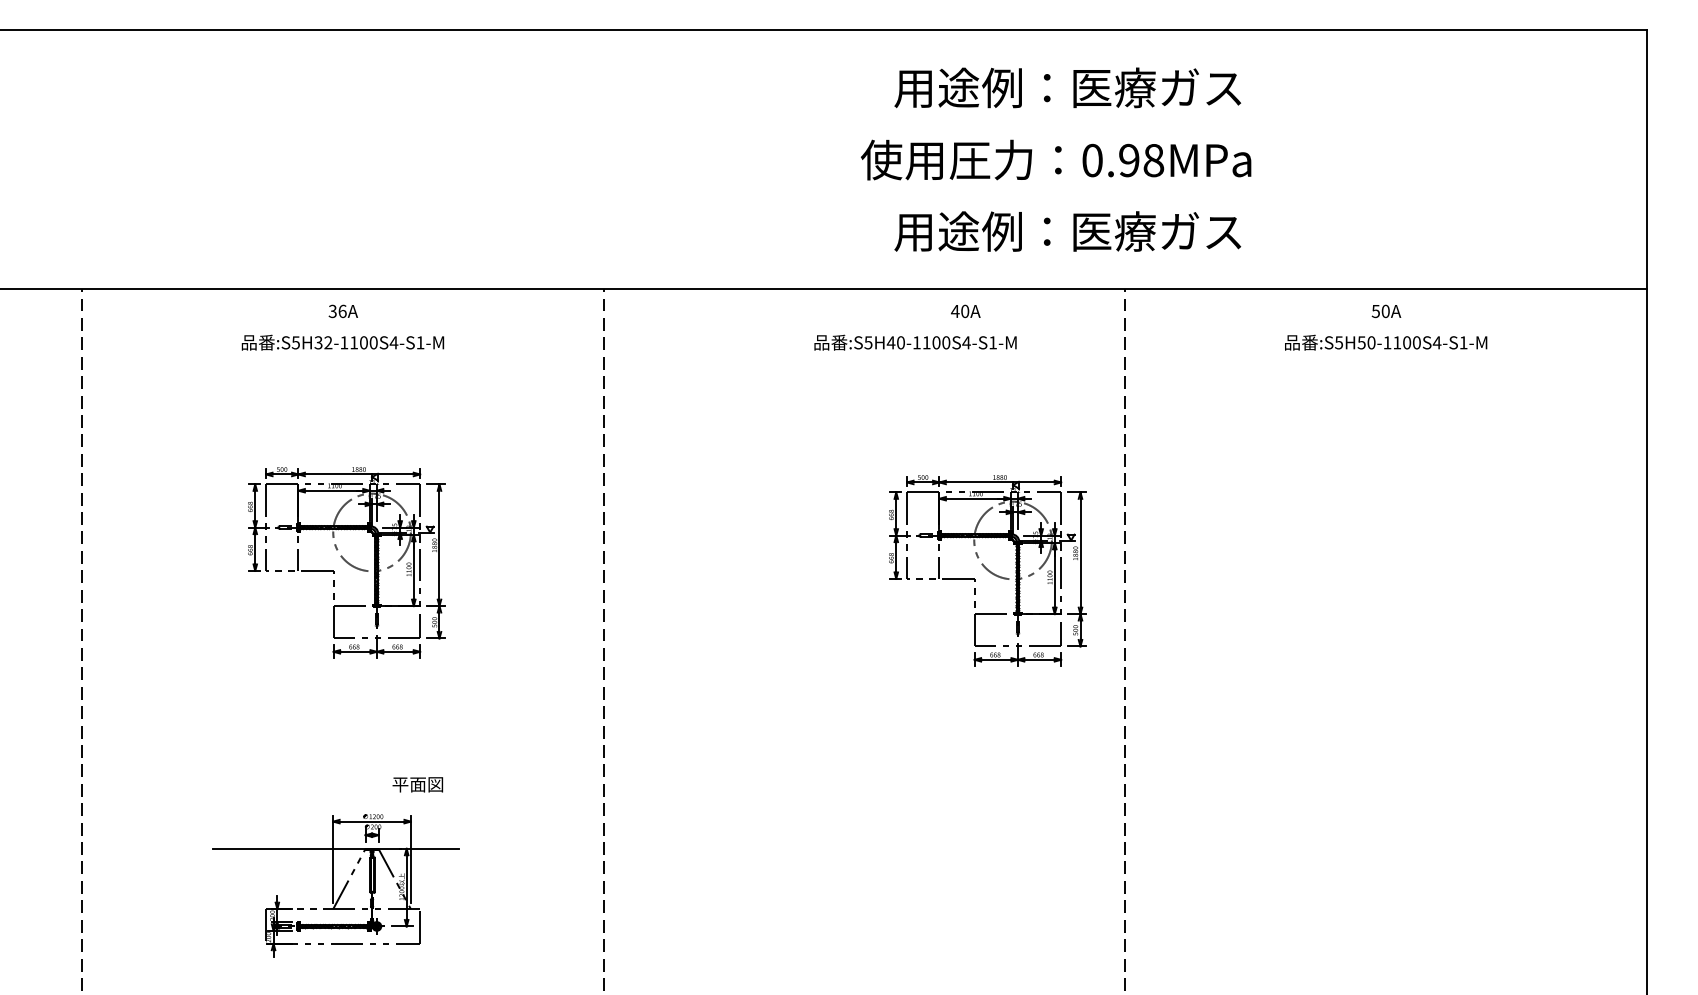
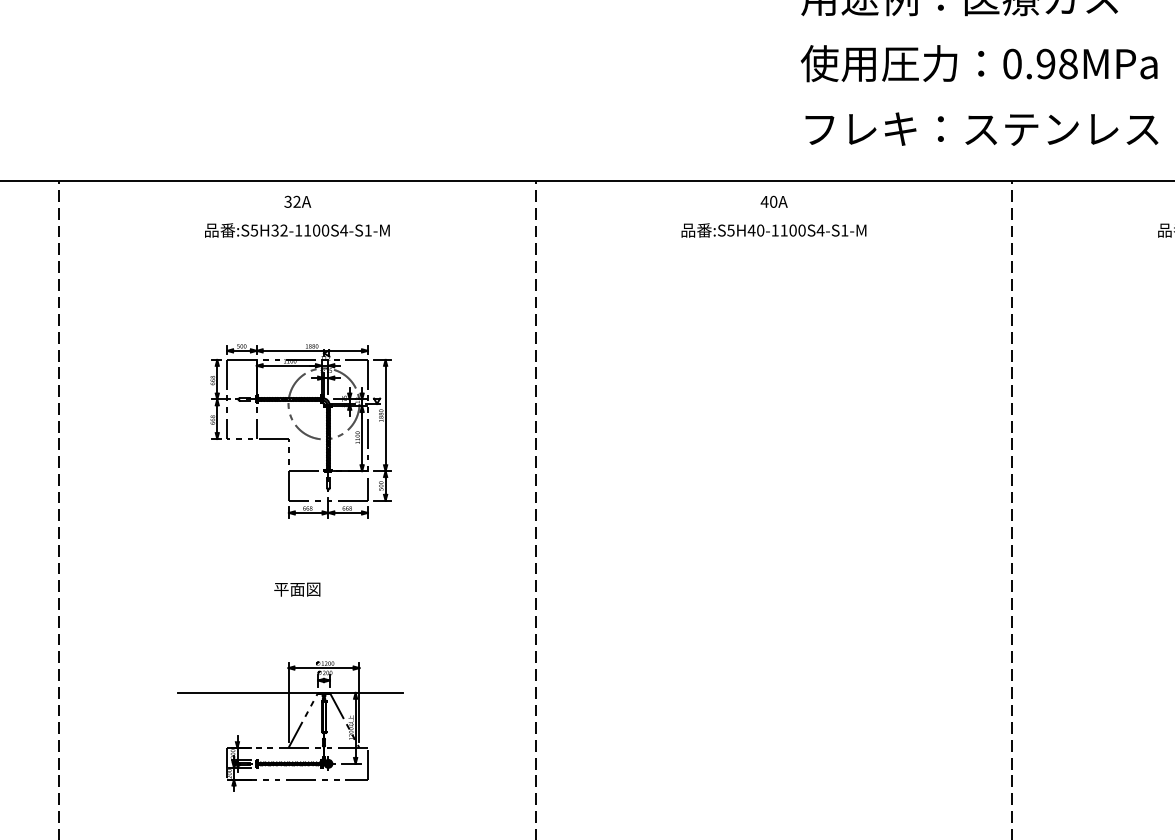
text: (1056, 159) -> (979, 63), moved
text: (1089, 231) -> (979, 128), 用途例：医療ガス -> フレキ：ステンレス
text: (342, 311) -> (296, 201), 36A -> 32A
text: (965, 311) -> (773, 201), moved
text: (915, 342) -> (773, 230), moved
part: (987, 570) -> (886, 438), removed
text: (417, 784) -> (296, 589), moved

